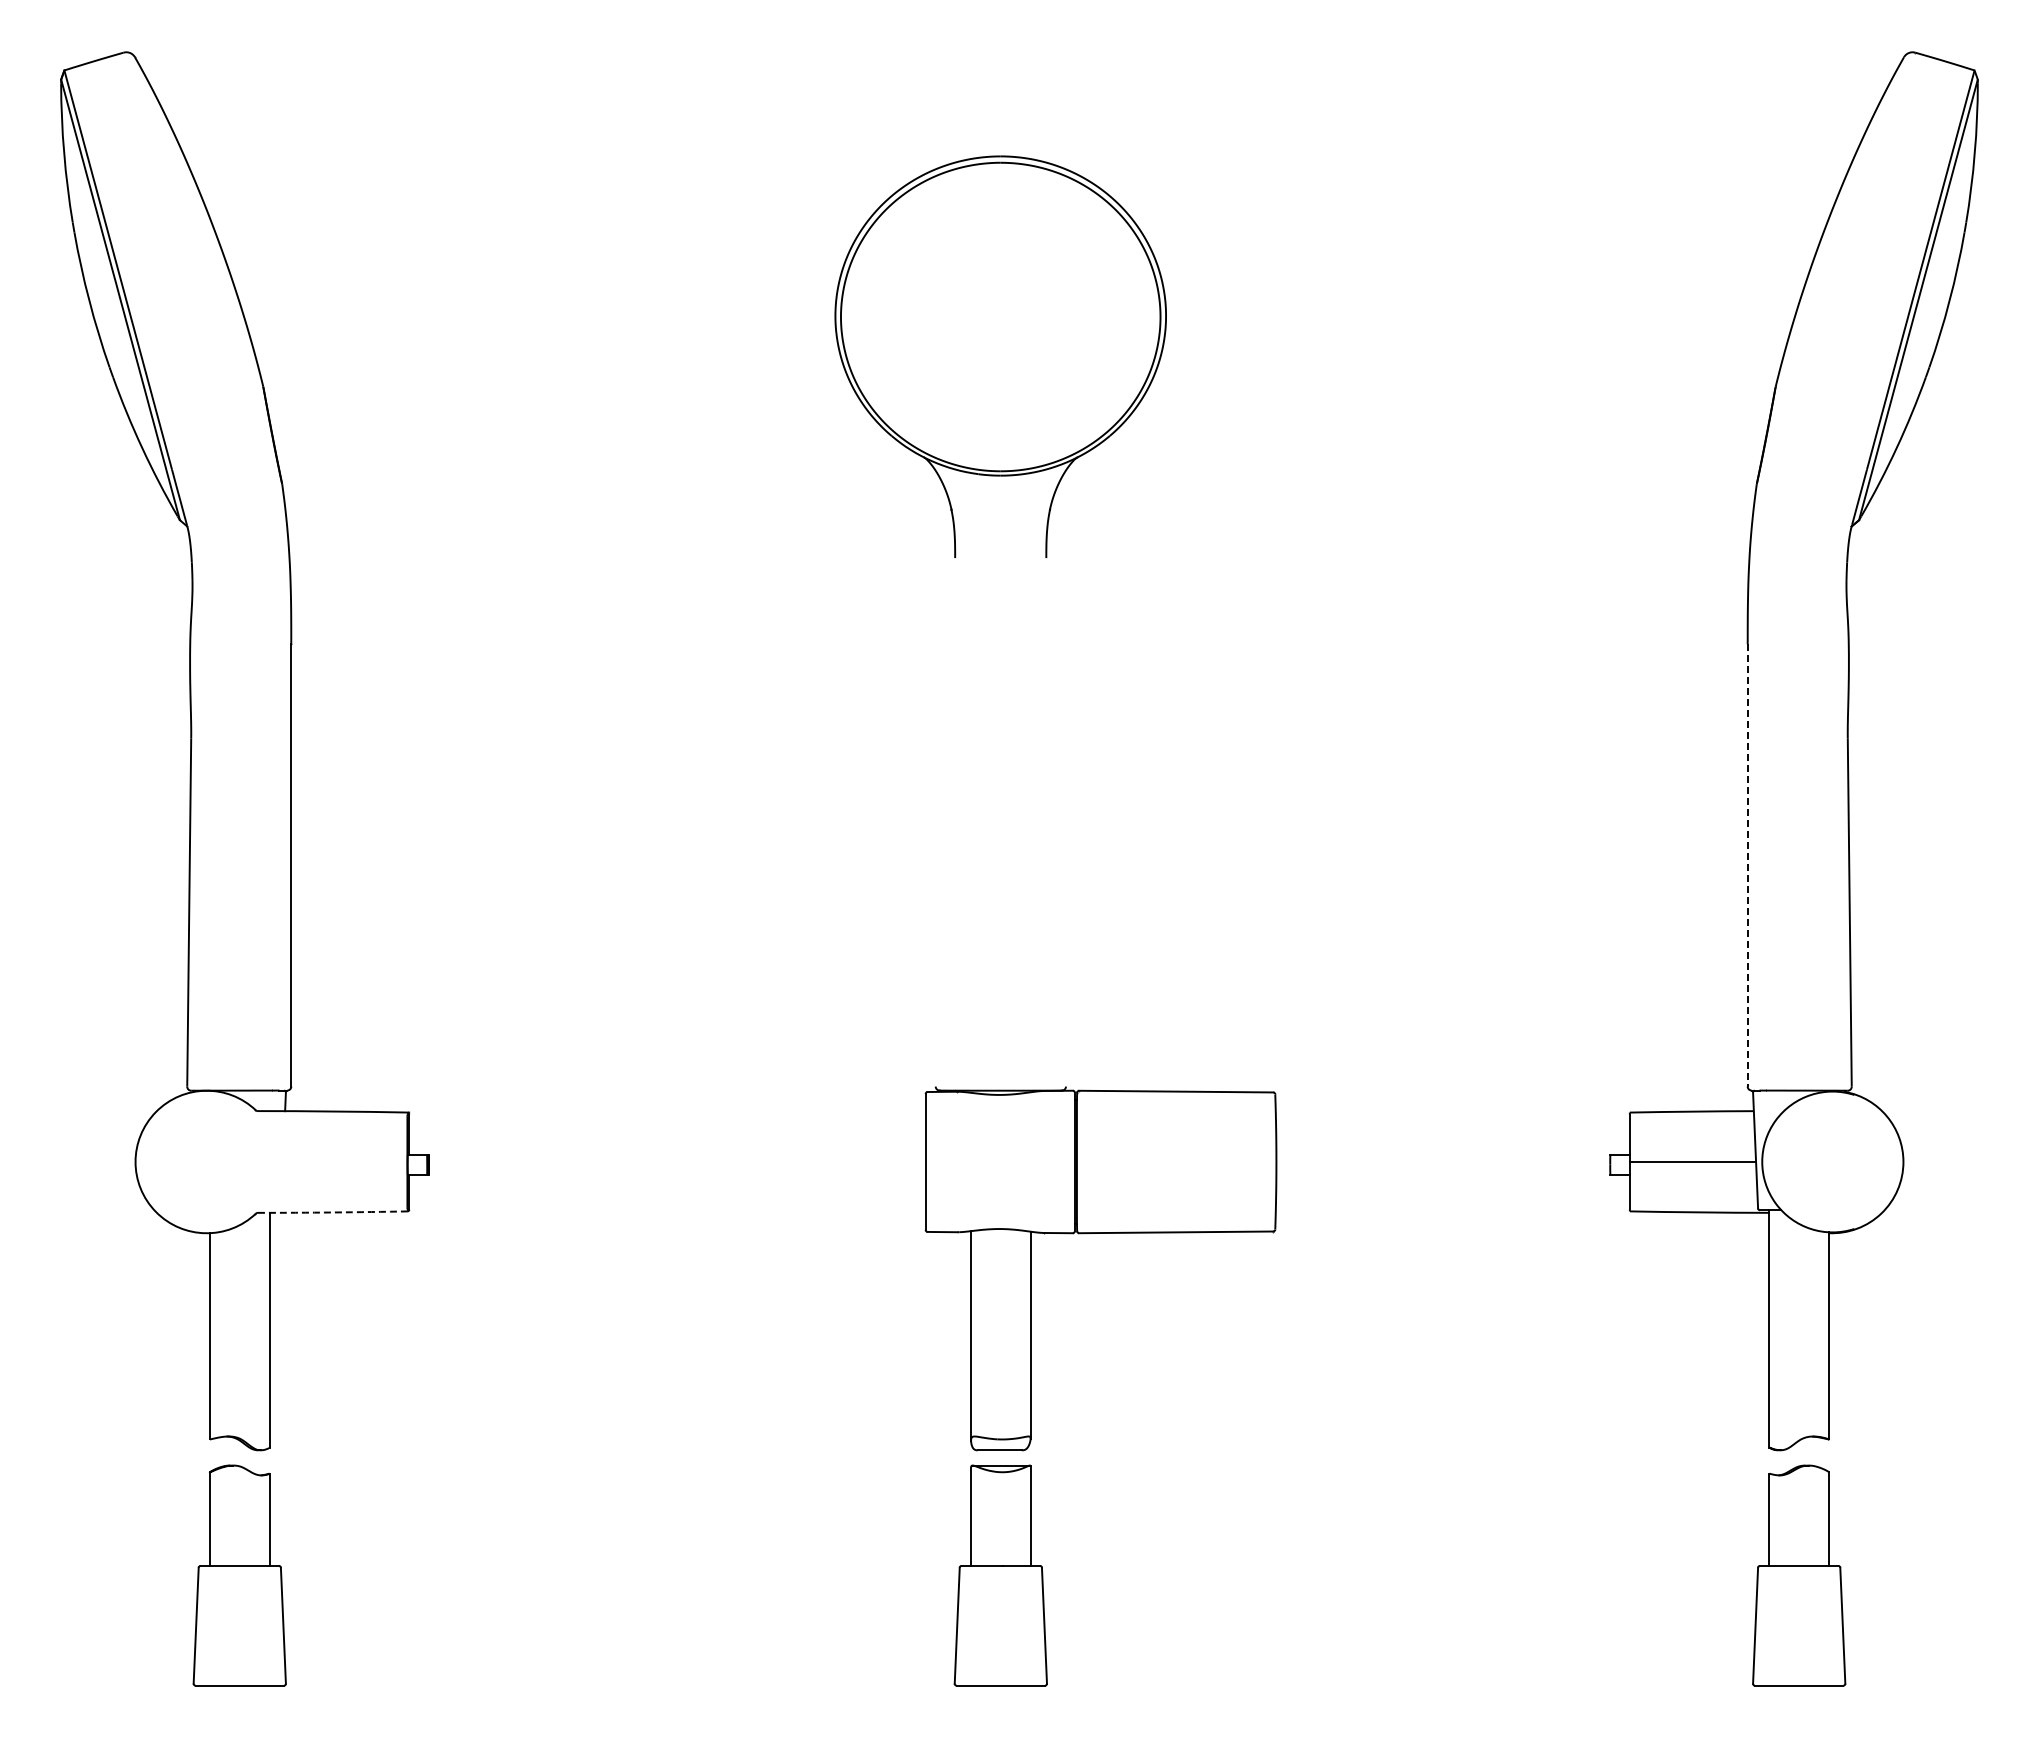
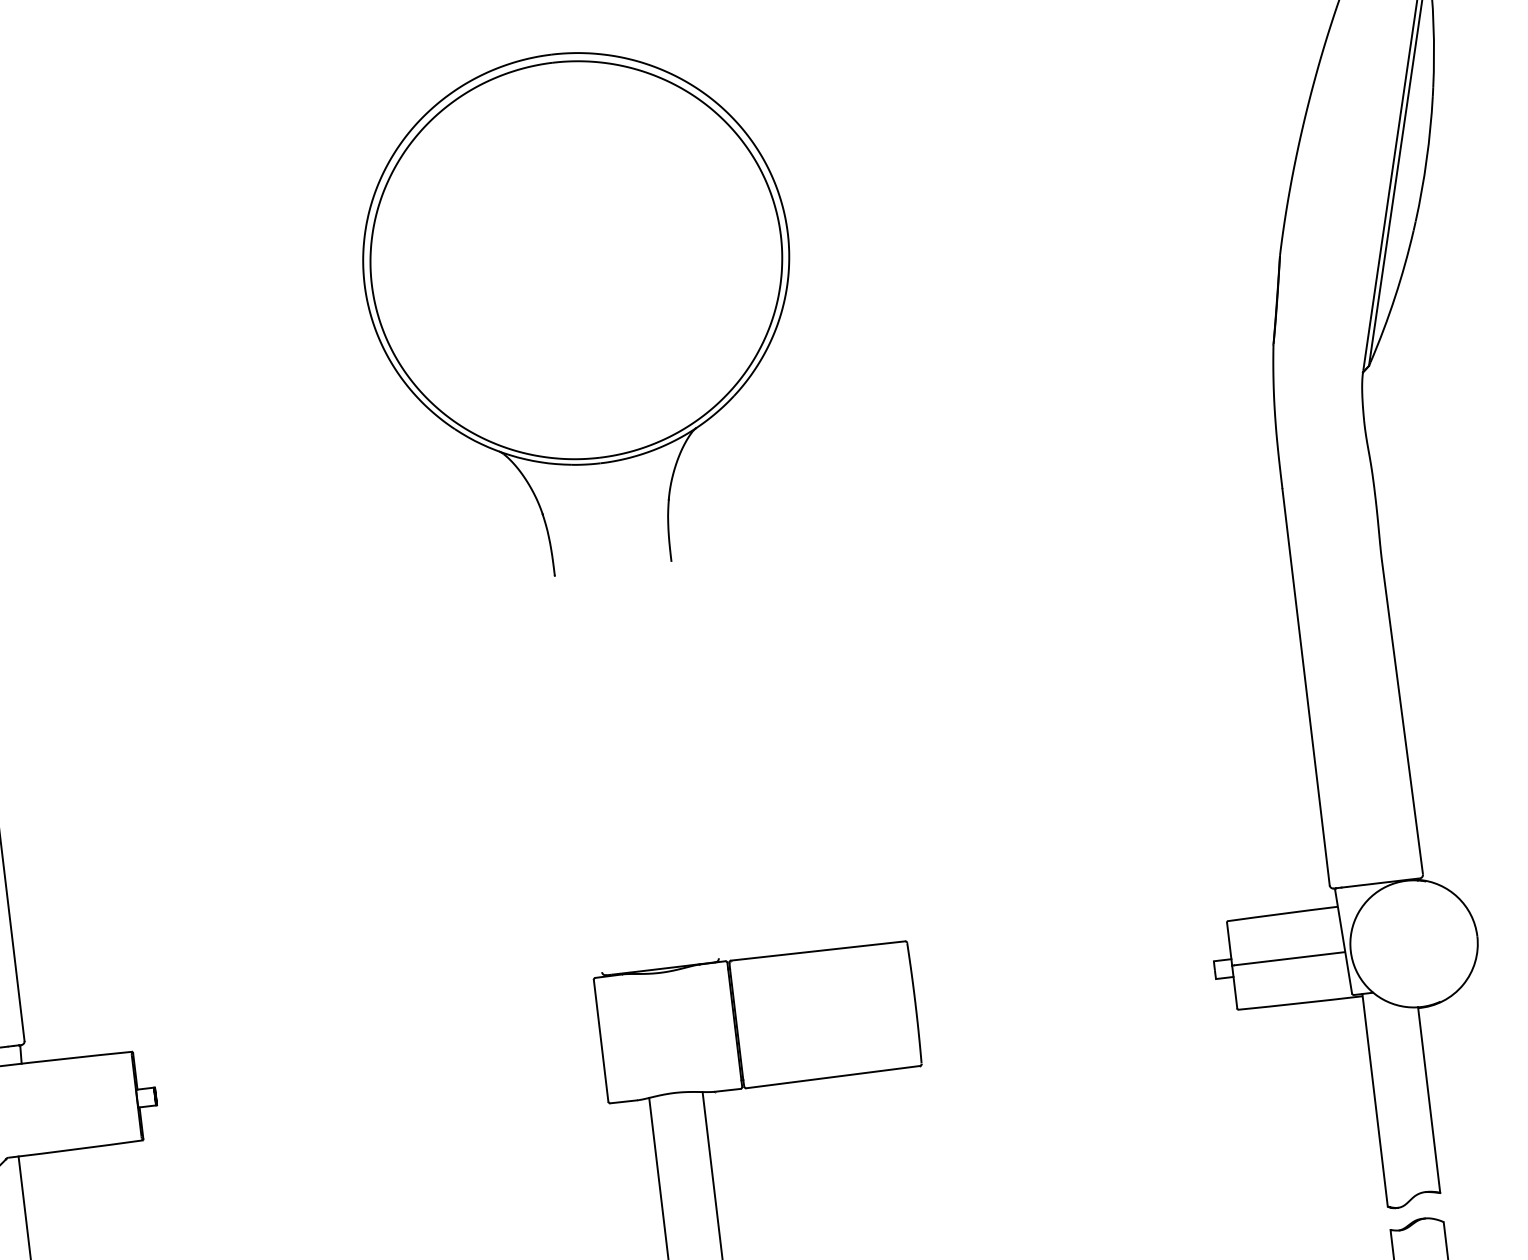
part: (1000, 356) -> (582, 310), size x1.43
line: (1747, 865) -> (1305, 687), dashed -> solid
arc: (333, 1212) -> (75, 1149), dashed -> solid

